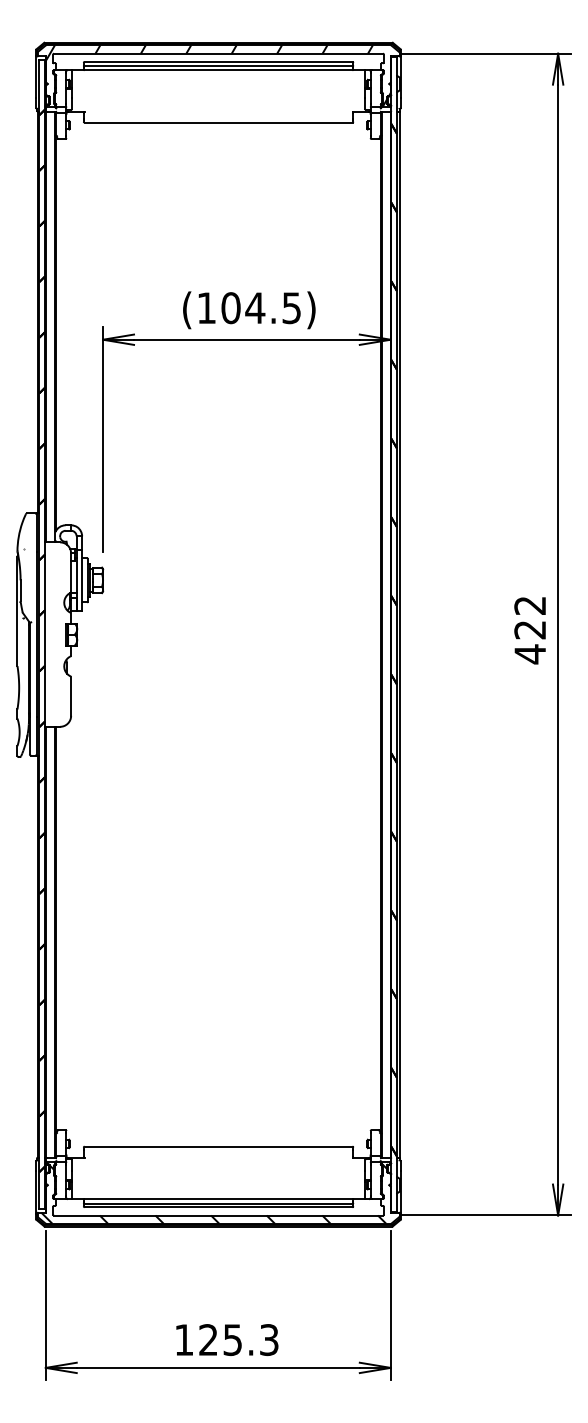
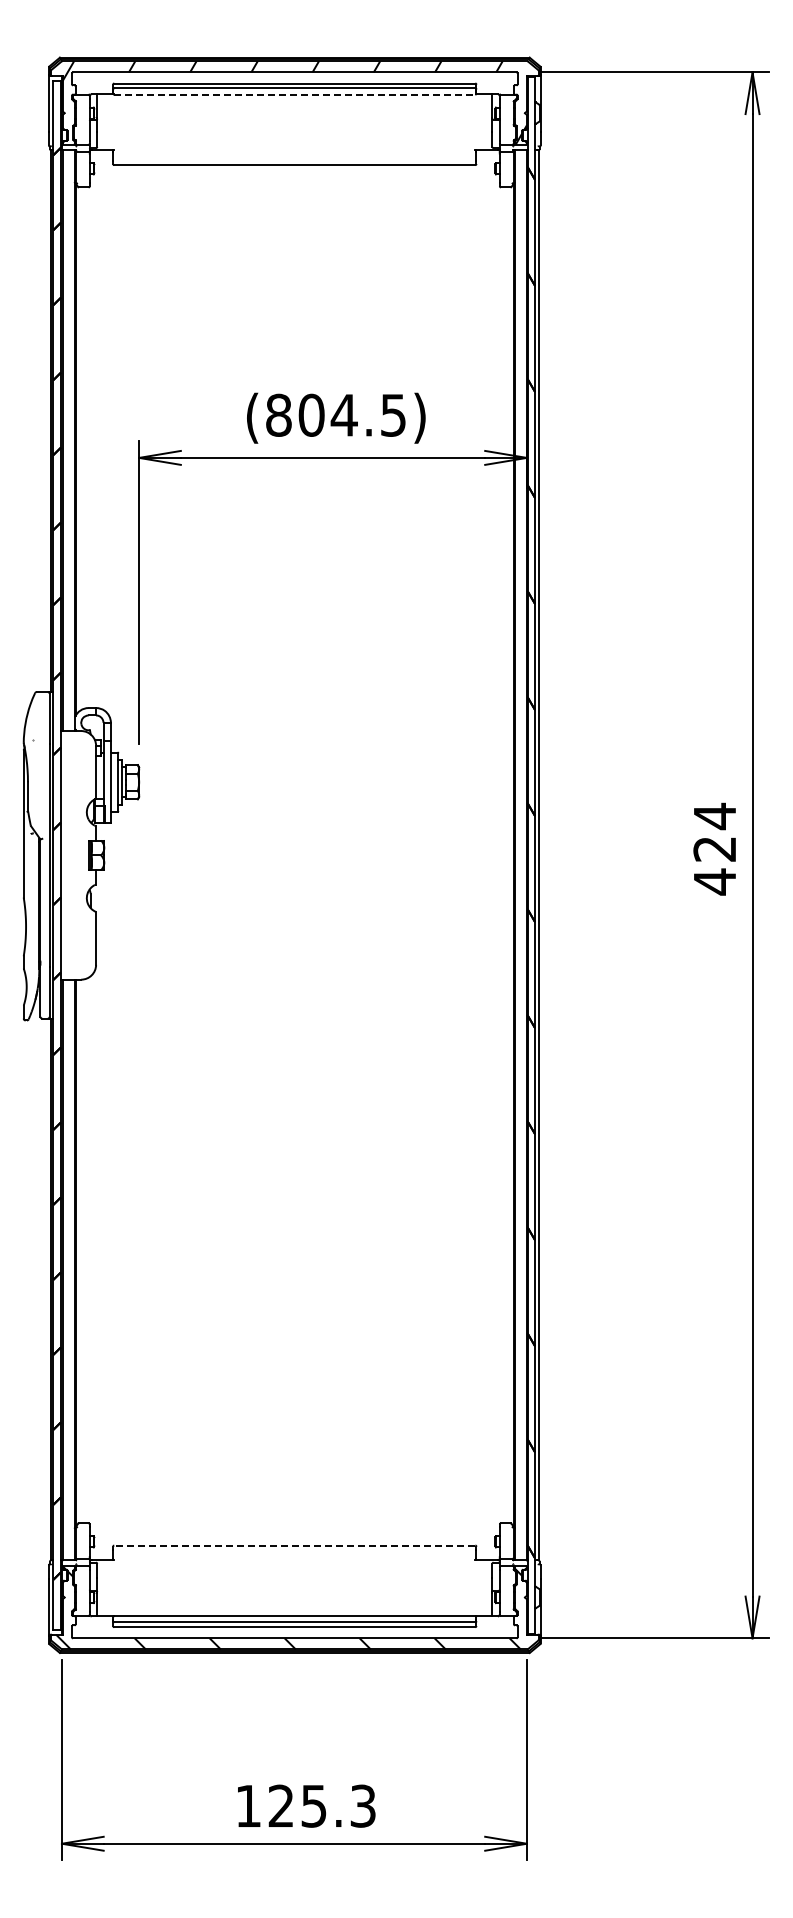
line: (218, 70) -> (294, 94), solid -> dashed
text: (206, 307) -> (278, 414), (104.5) -> (804.5)
text: (529, 605) -> (714, 816), 422 -> 424
line: (218, 1146) -> (294, 1545), solid -> dashed

